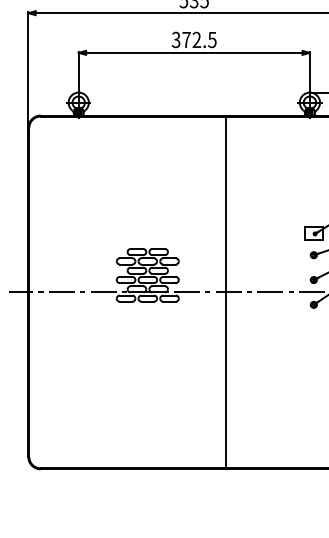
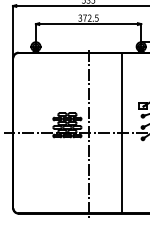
line: (224, 293) -> (121, 133), moved
line: (194, 295) -> (88, 134), added

